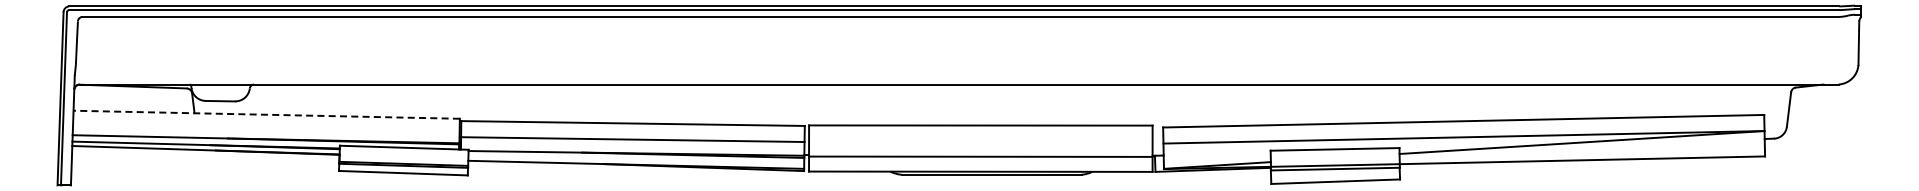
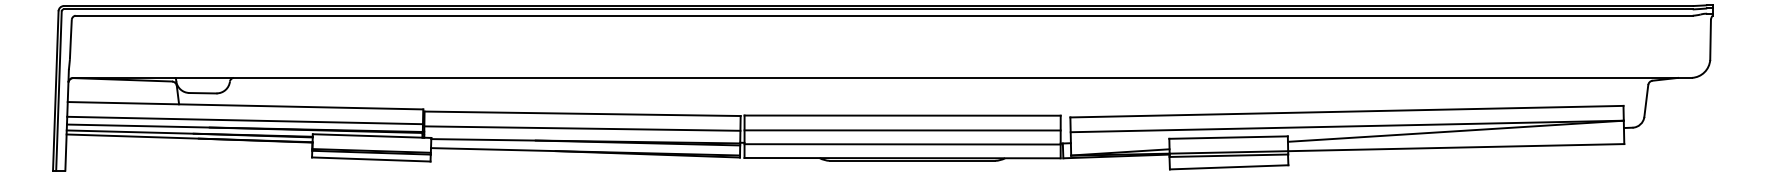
line: (266, 114) -> (245, 105), dashed -> solid
line: (265, 130) -> (244, 120), added
line: (980, 141) -> (902, 130), added

